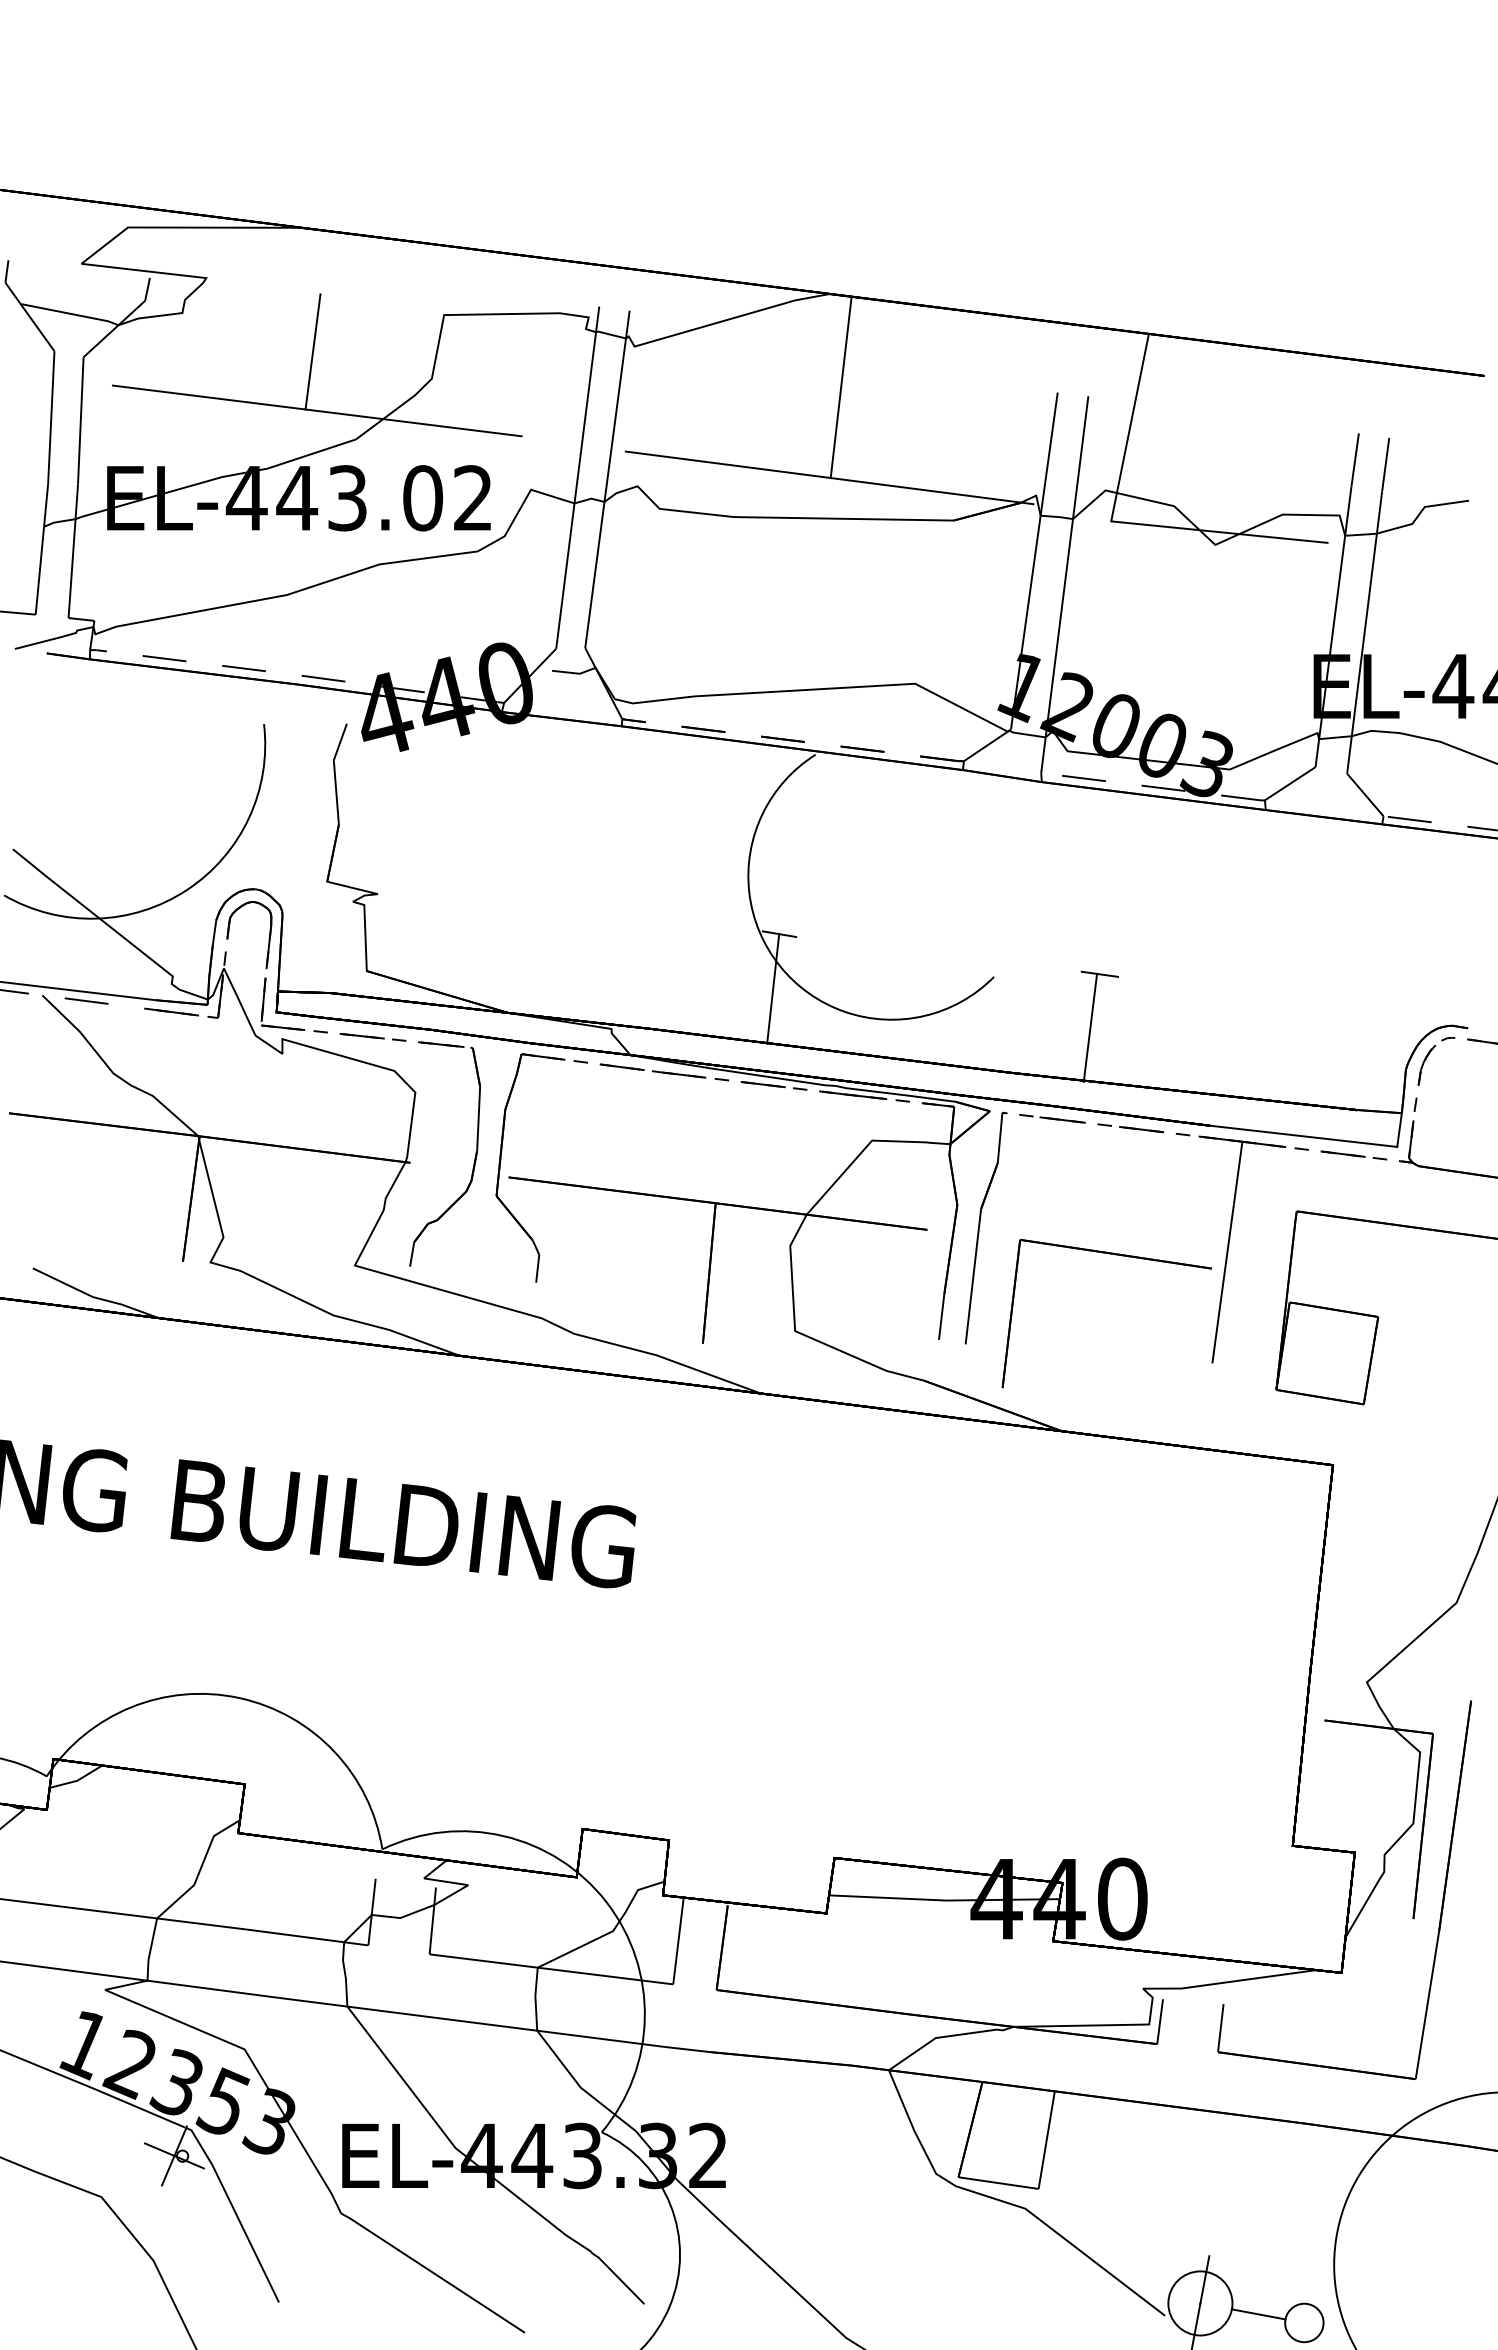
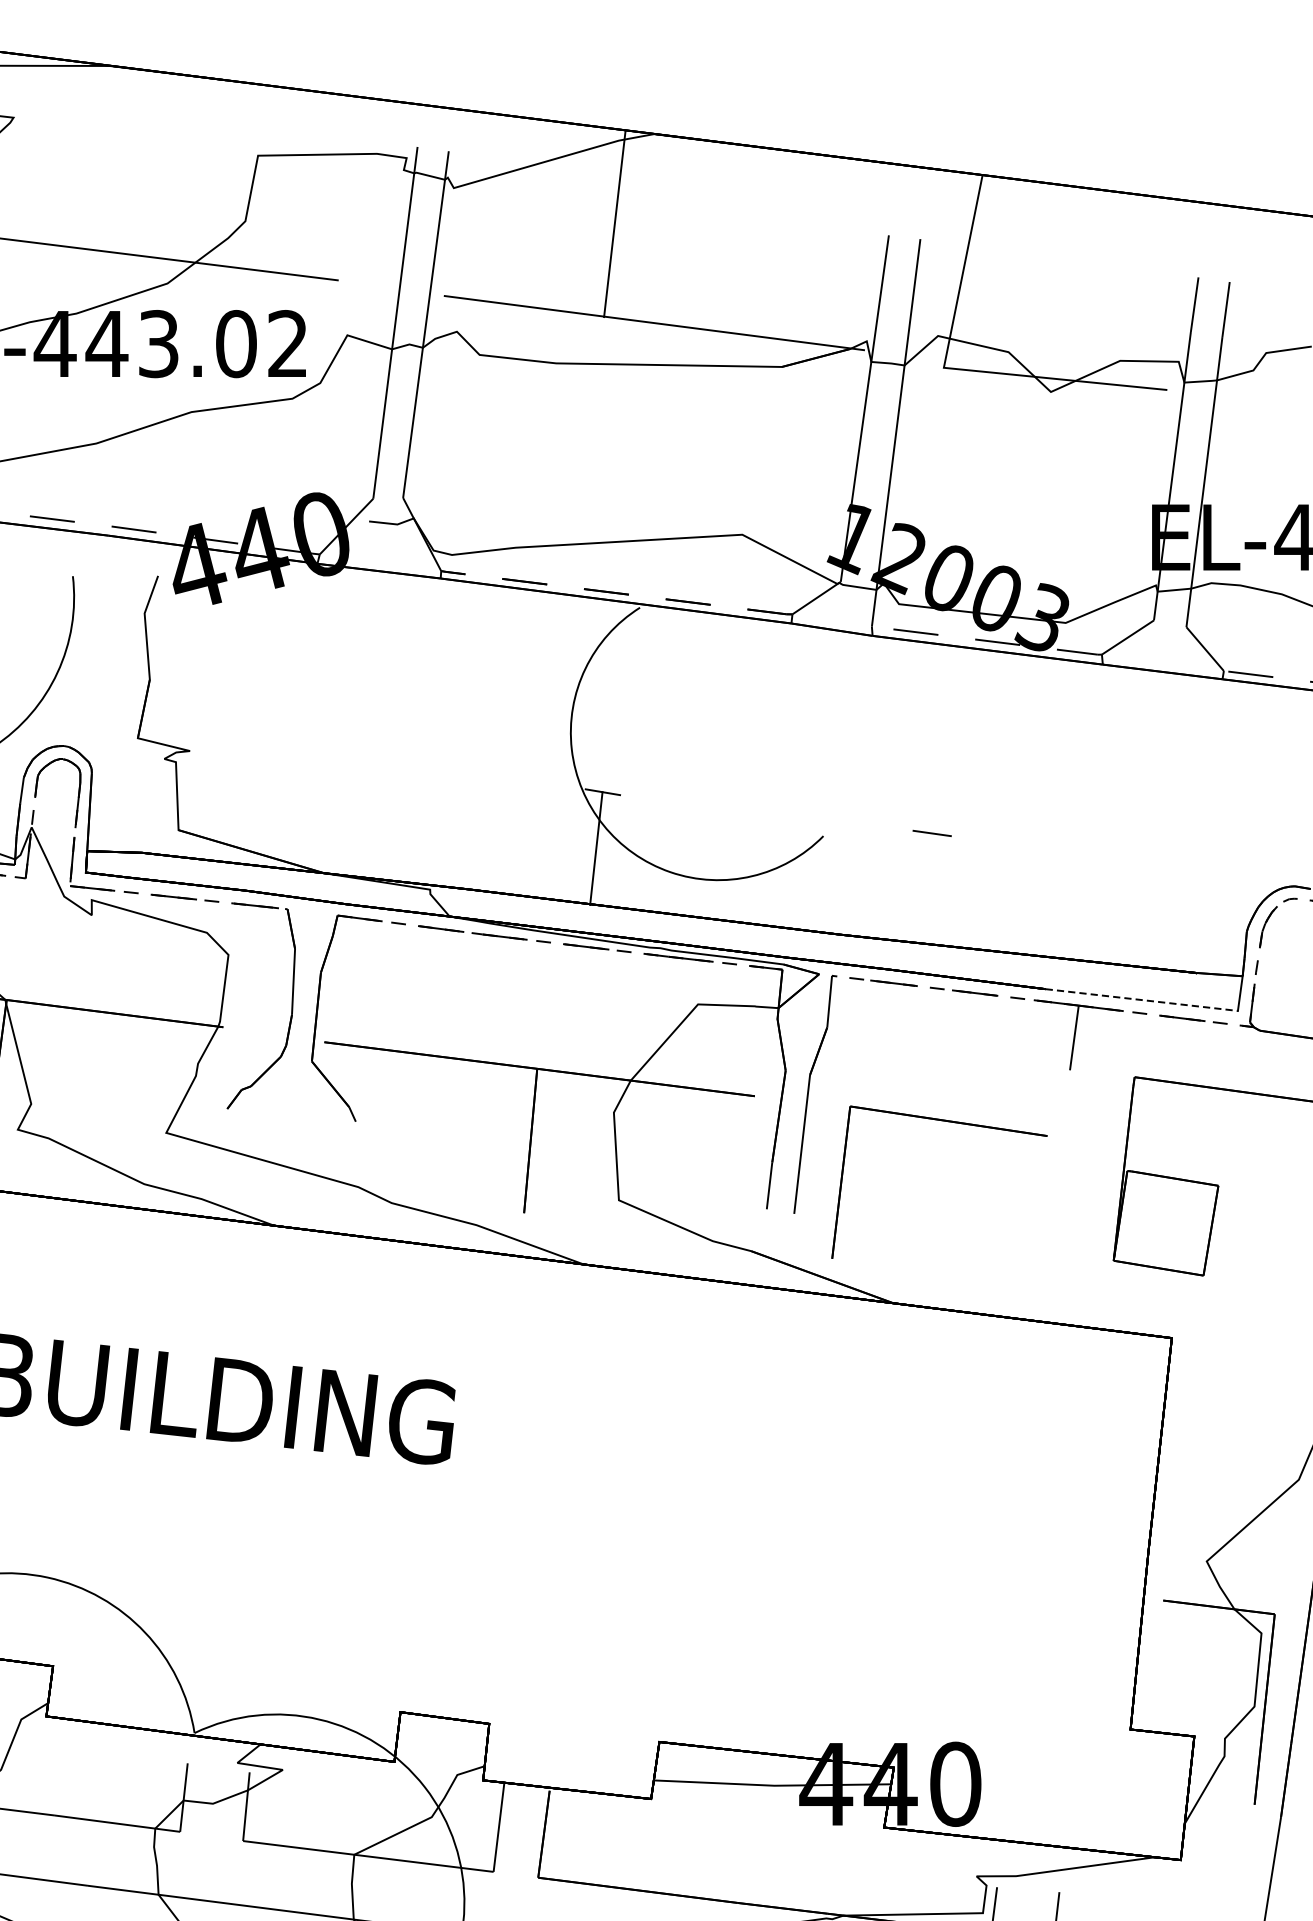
line: (312, 351) -> (122, 193), removed
line: (840, 387) -> (614, 224), moved
line: (1090, 1027) -> (922, 888), removed
line: (1304, 1136) -> (1142, 1000), solid -> dashed
line: (412, 1254) -> (225, 1121), removed
line: (537, 1268) -> (354, 1135), removed
line: (1222, 1283) -> (1058, 1151), removed

